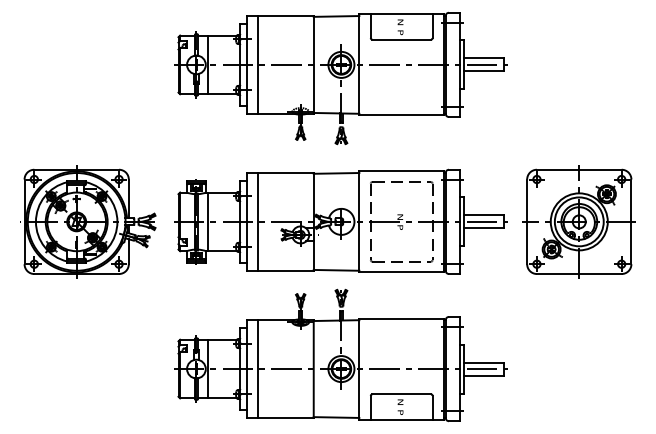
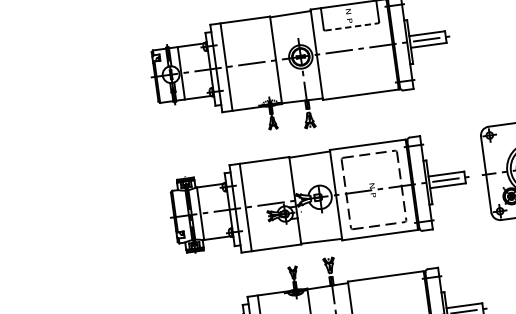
line: (402, 39) -> (352, 26), solid -> dashed
part: (88, 221) -> (93, 227), removed

